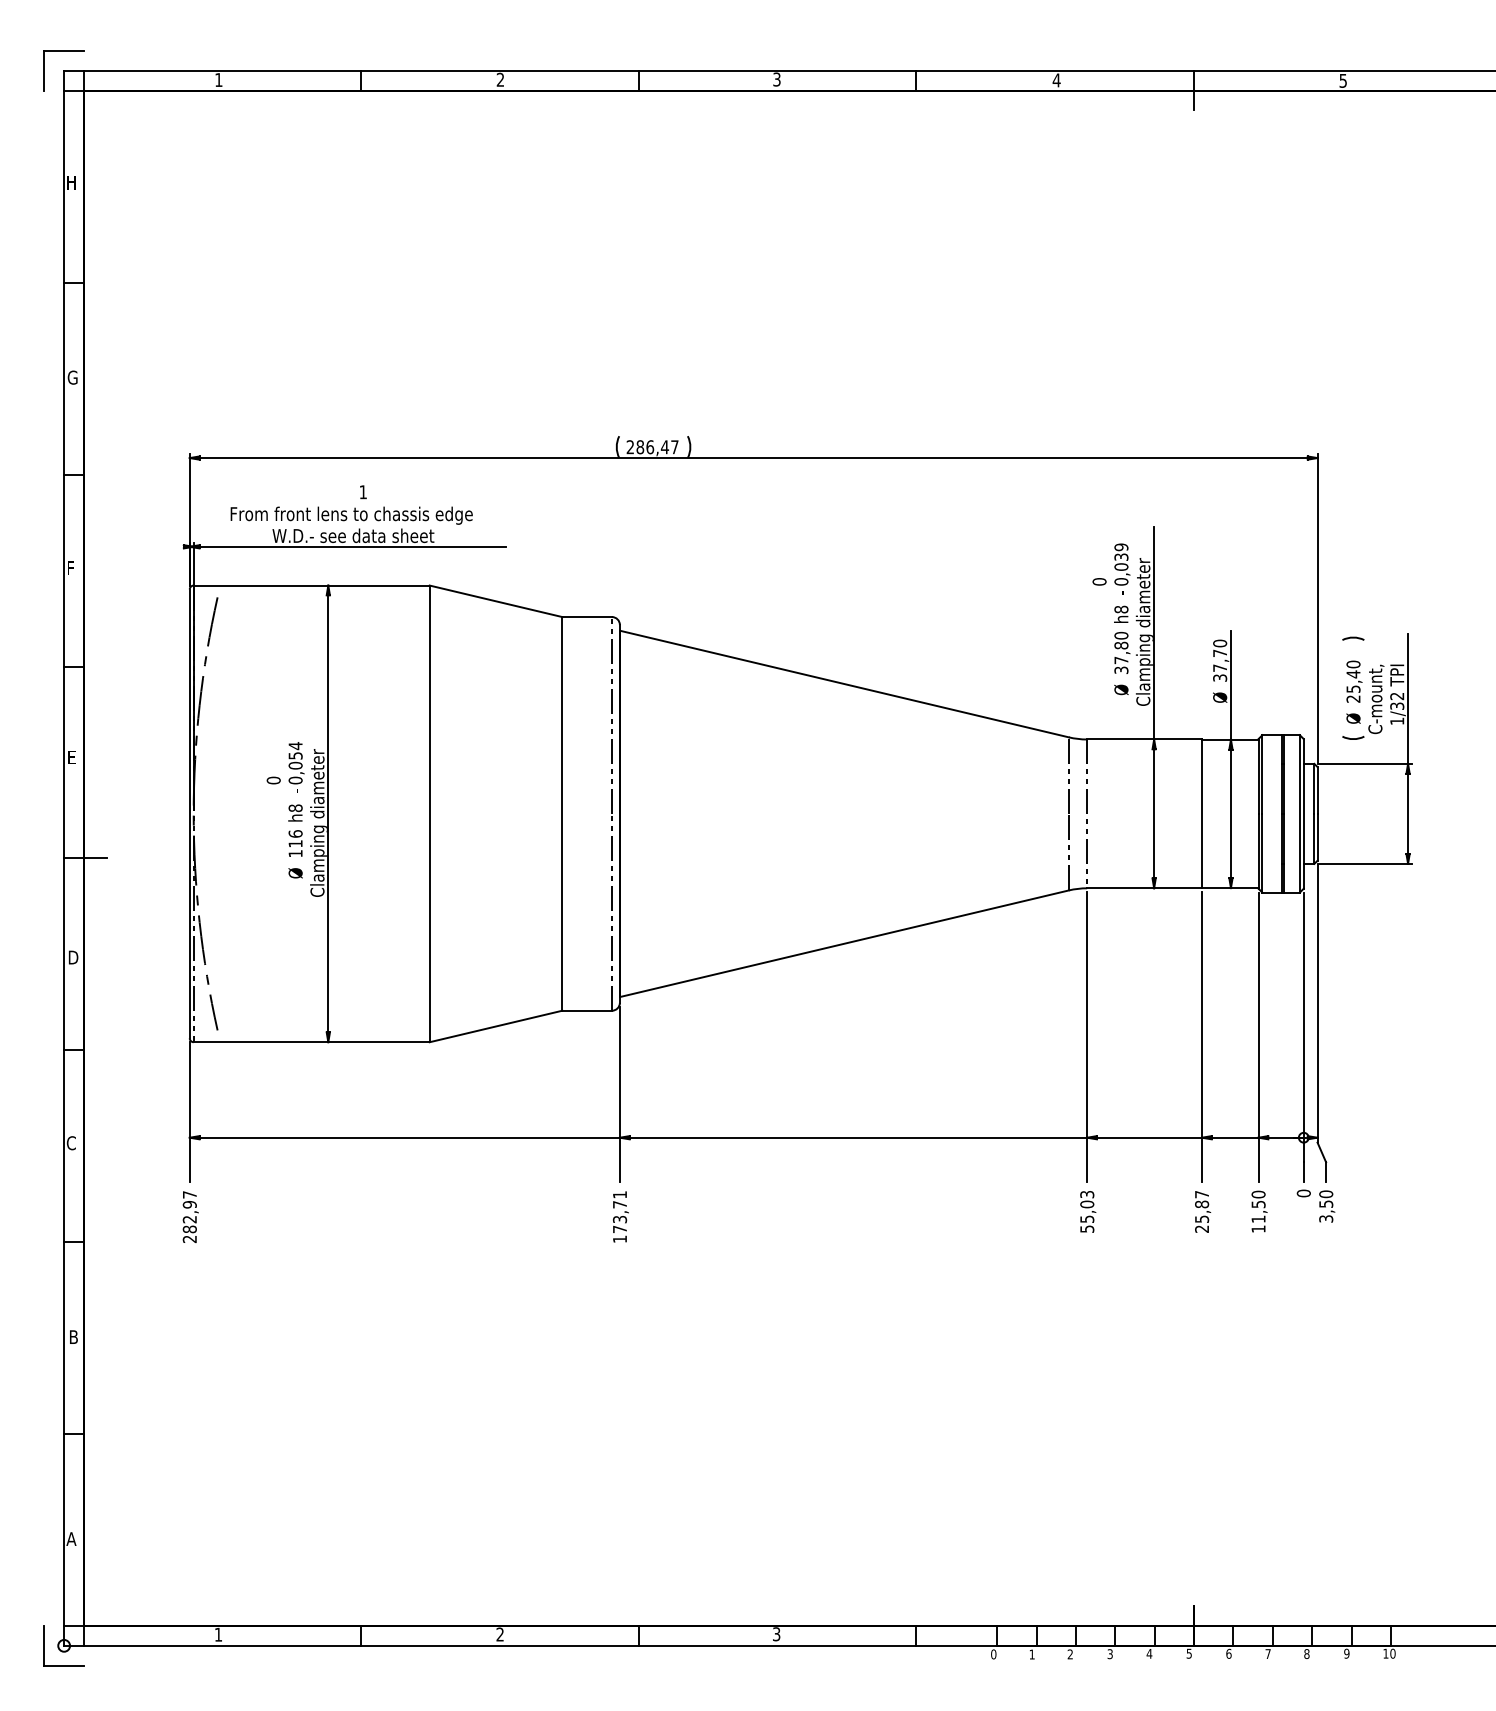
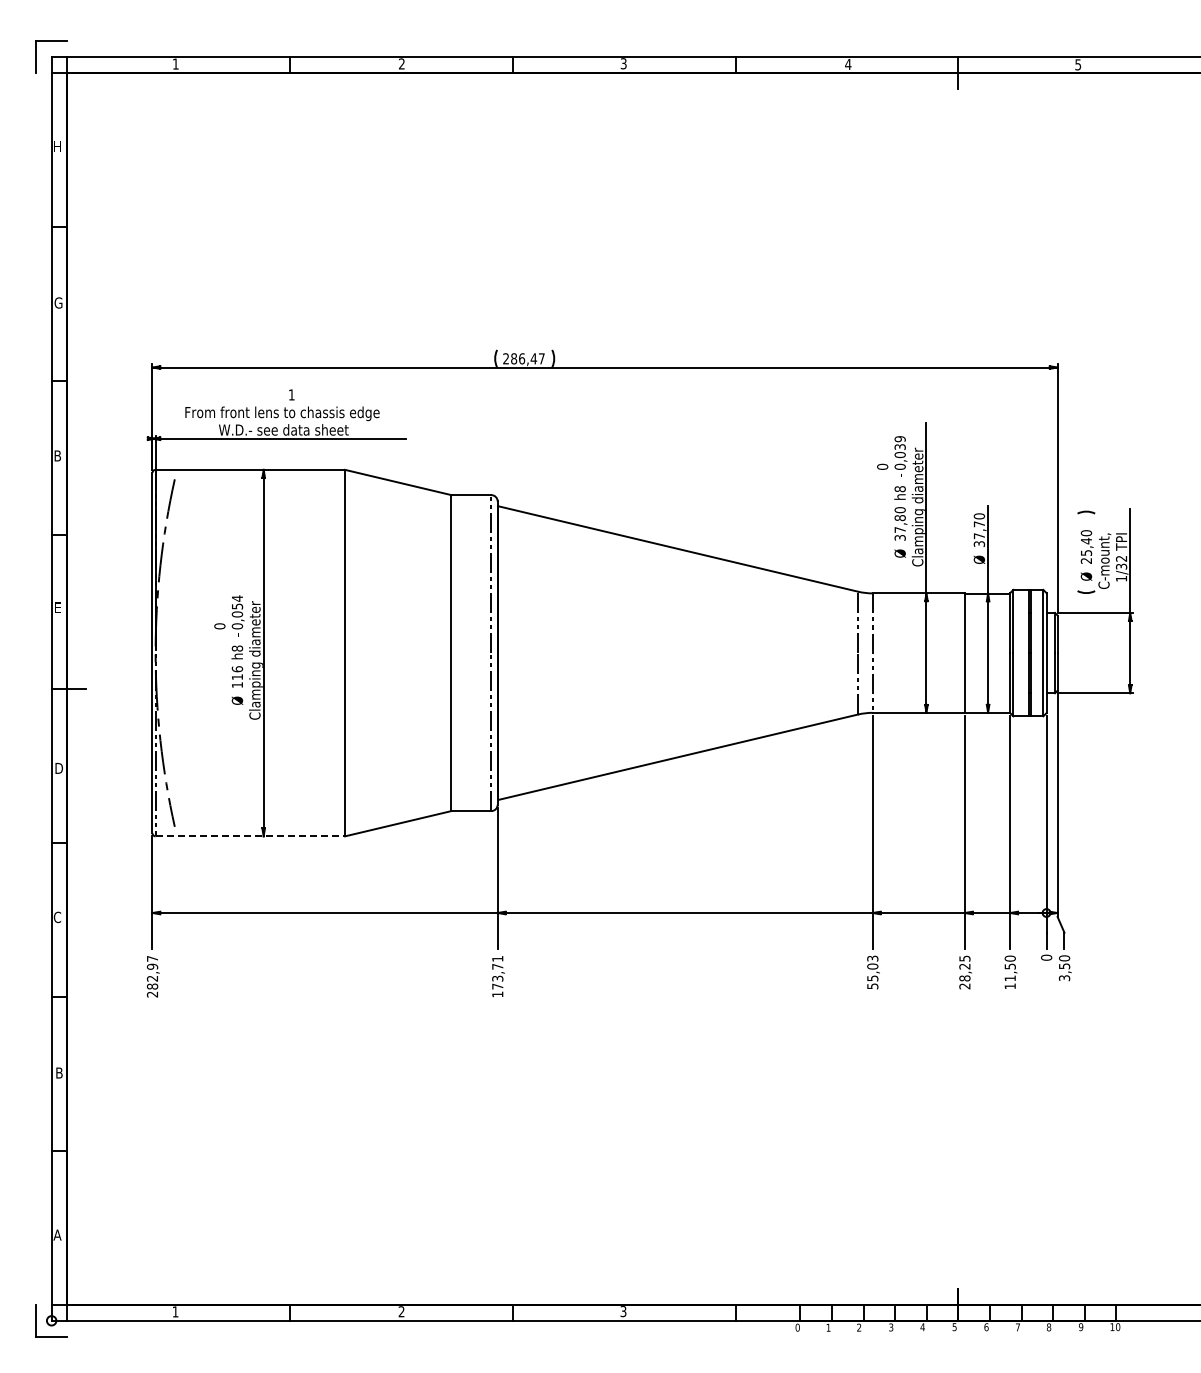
text: (71, 567) -> (57, 455), F -> B
line: (311, 1042) -> (250, 836), solid -> dashed
text: (1201, 1206) -> (964, 968), 25,87 -> 28,25

